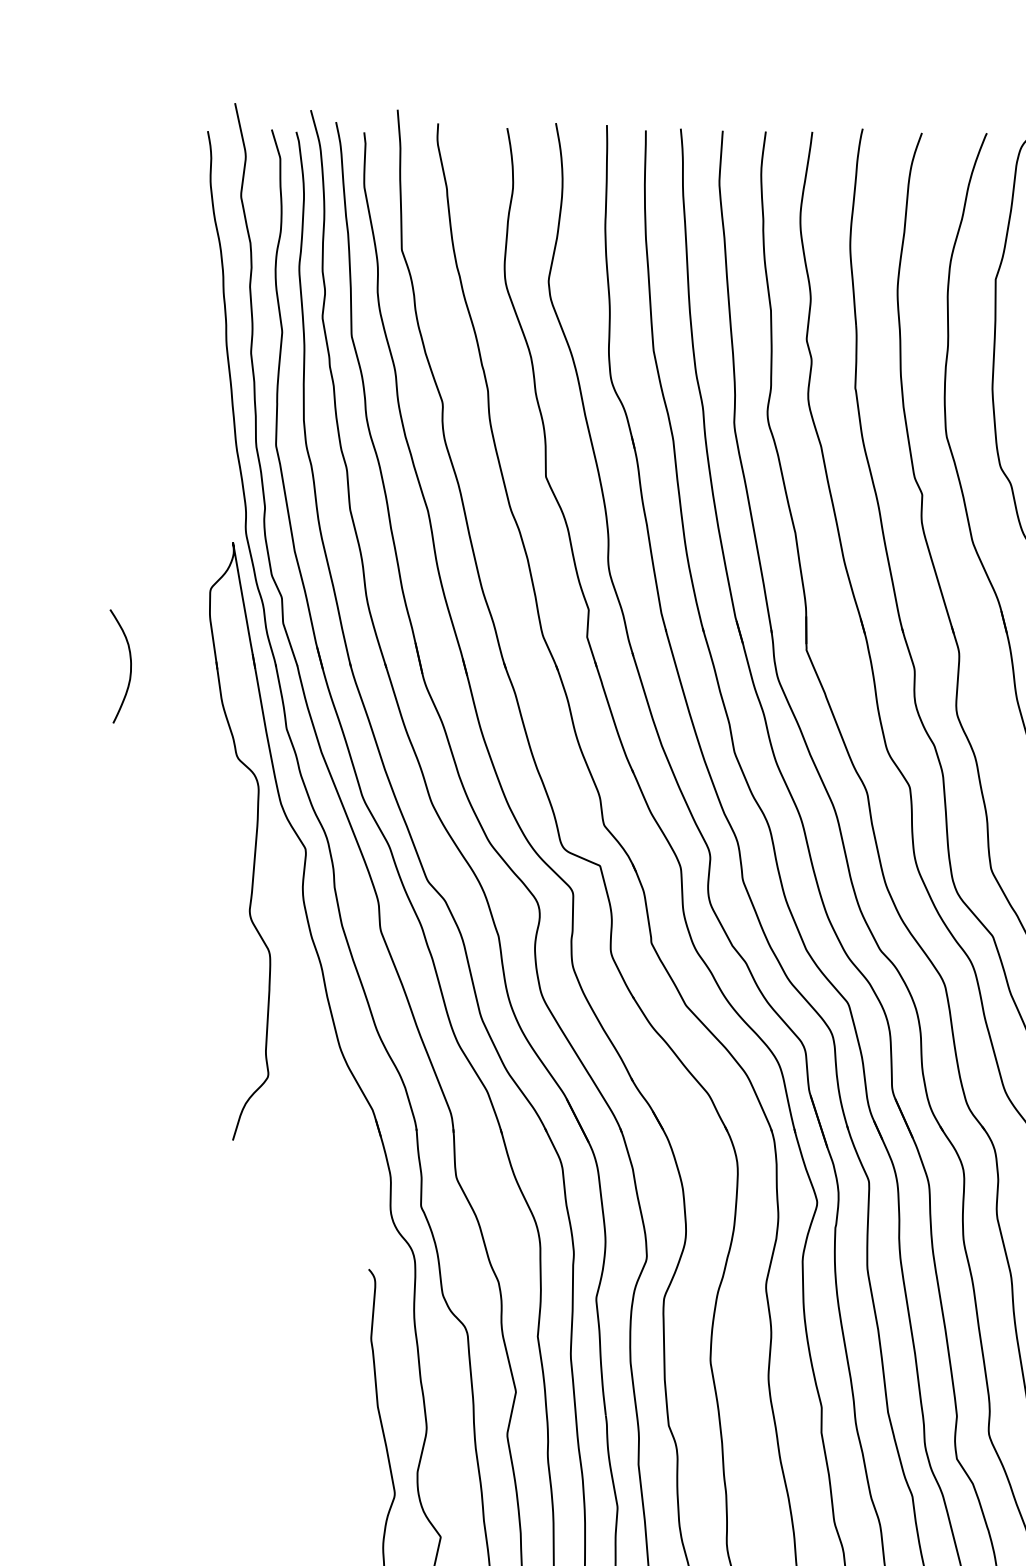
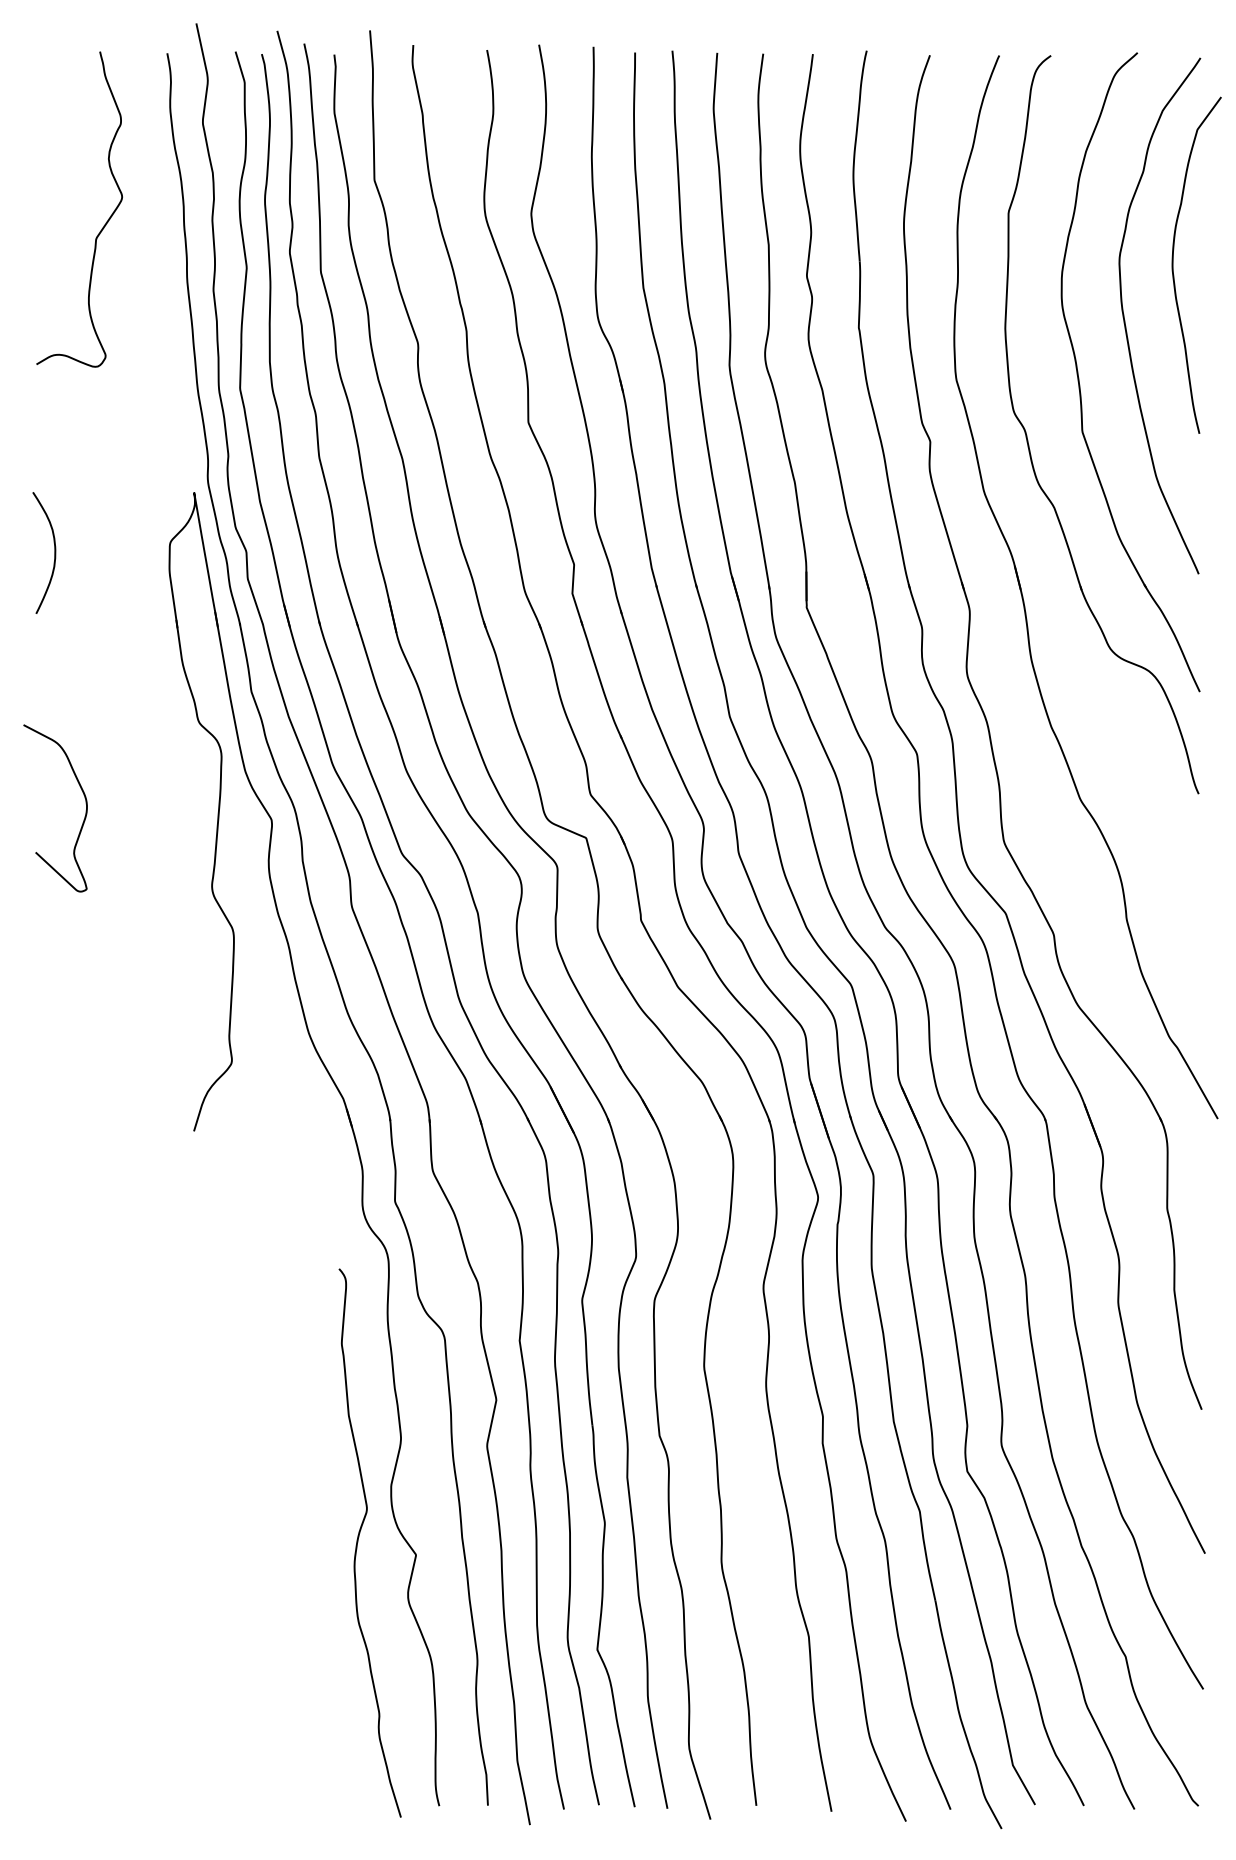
curve: (148, 292) -> (103, 225), added
curve: (130, 665) -> (54, 552), moved
curve: (131, 840) -> (85, 810), added

